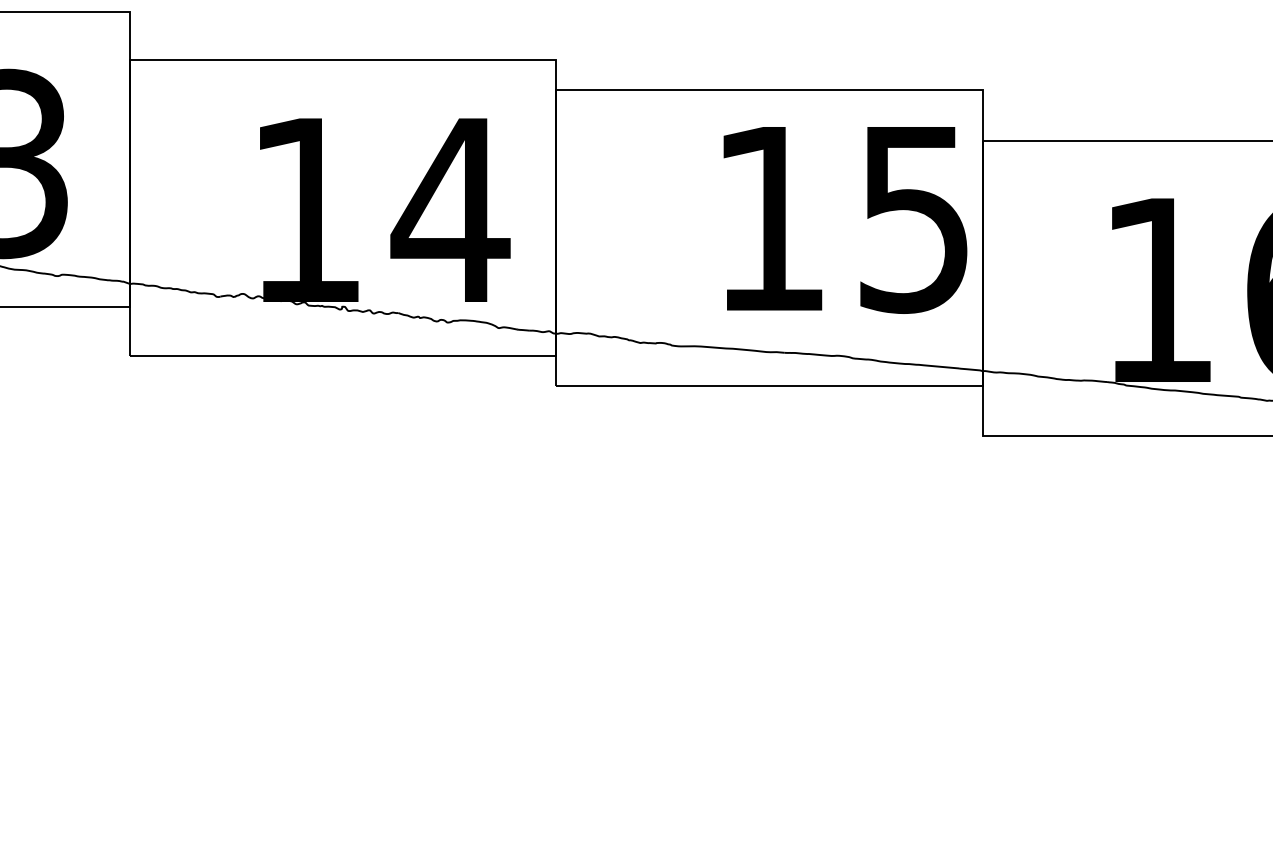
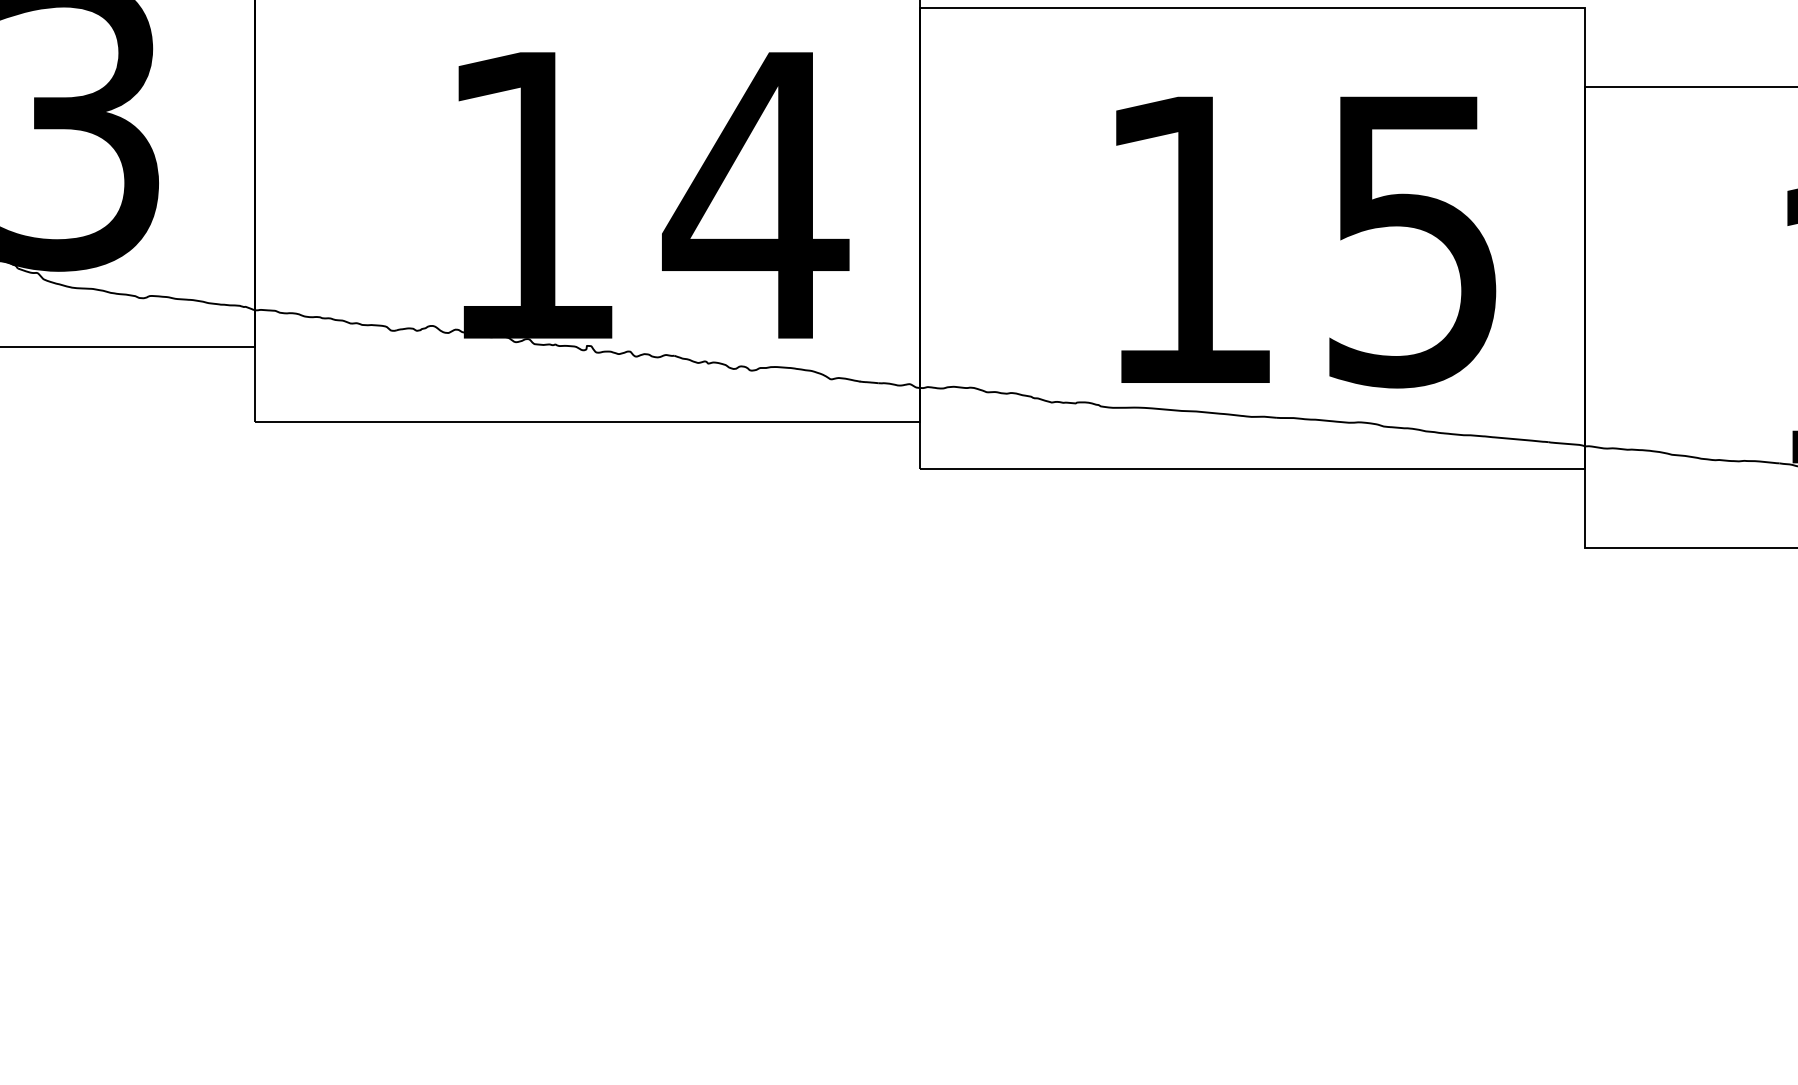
text: (845, 220) -> (1306, 242), moved

